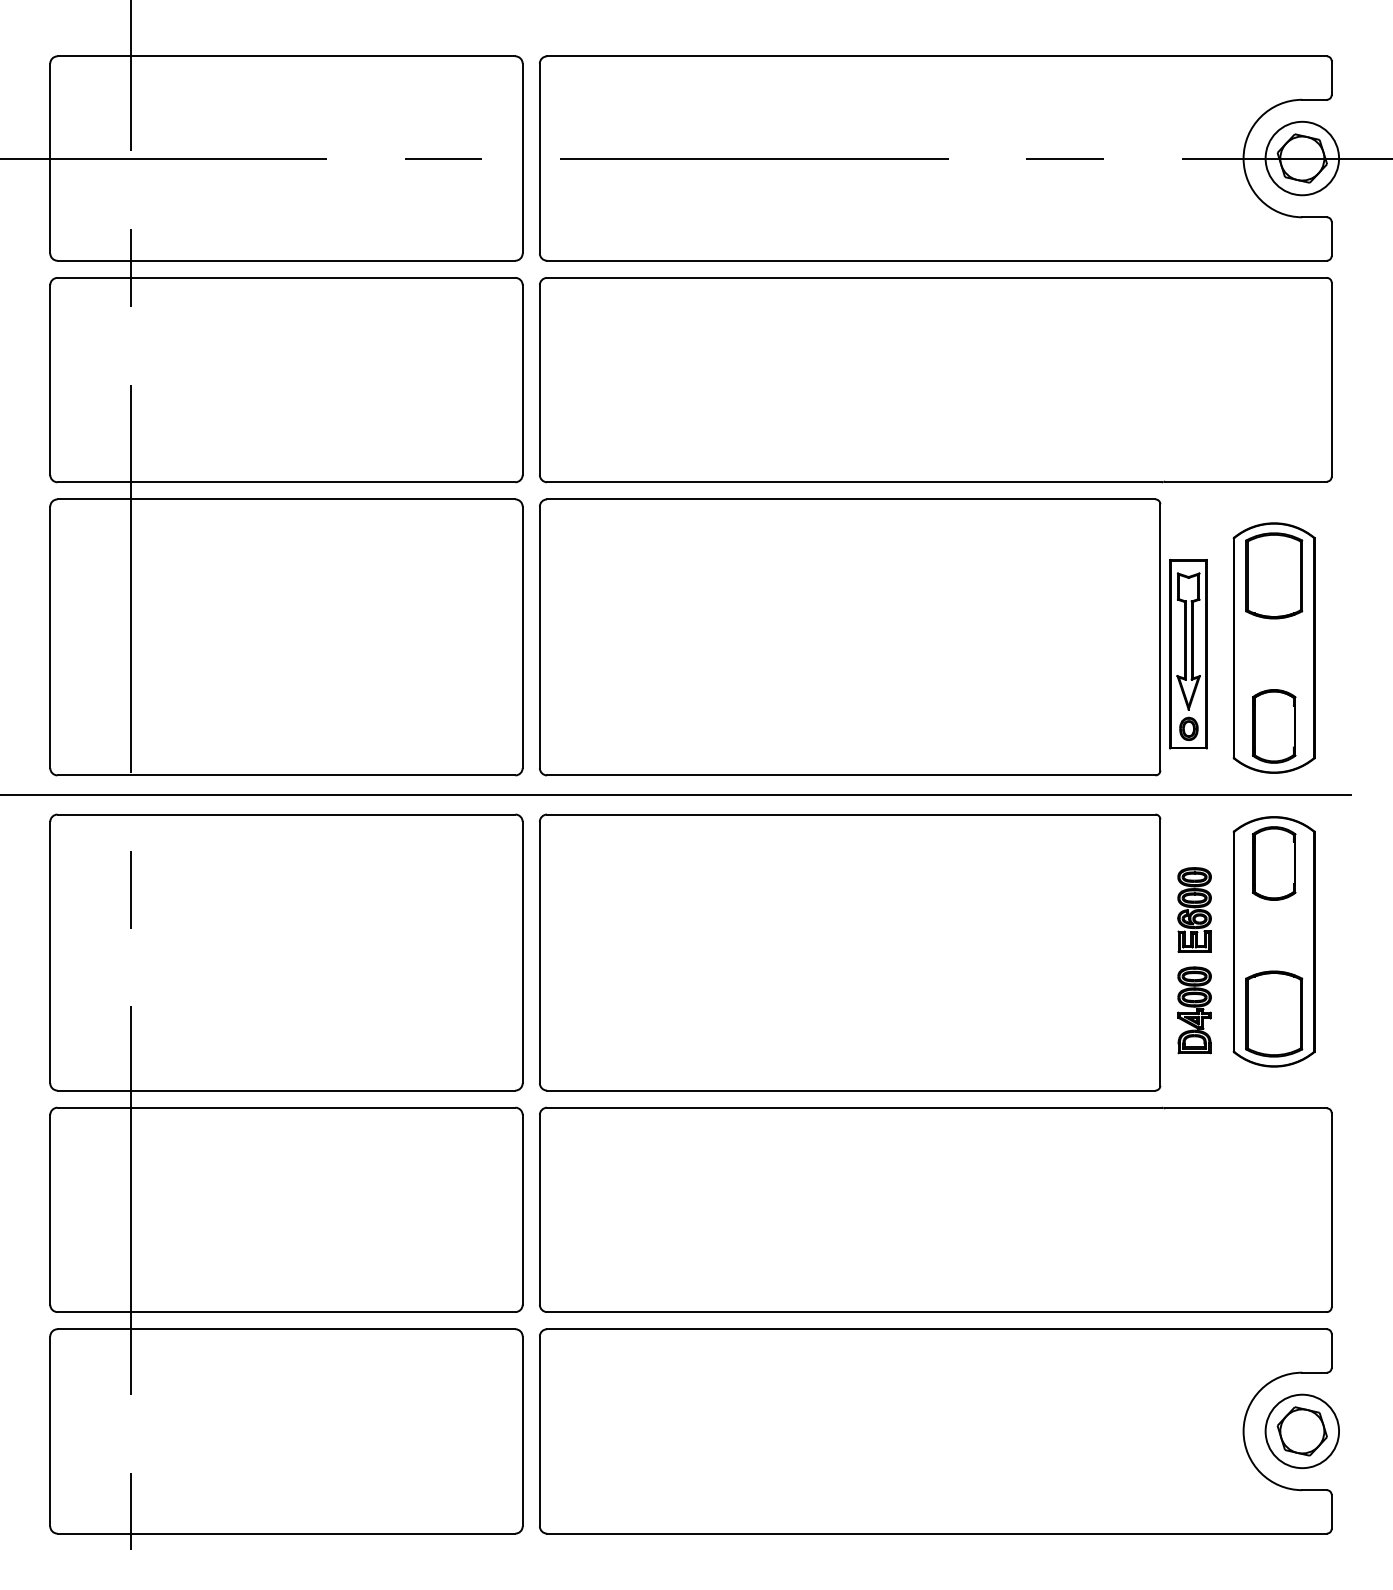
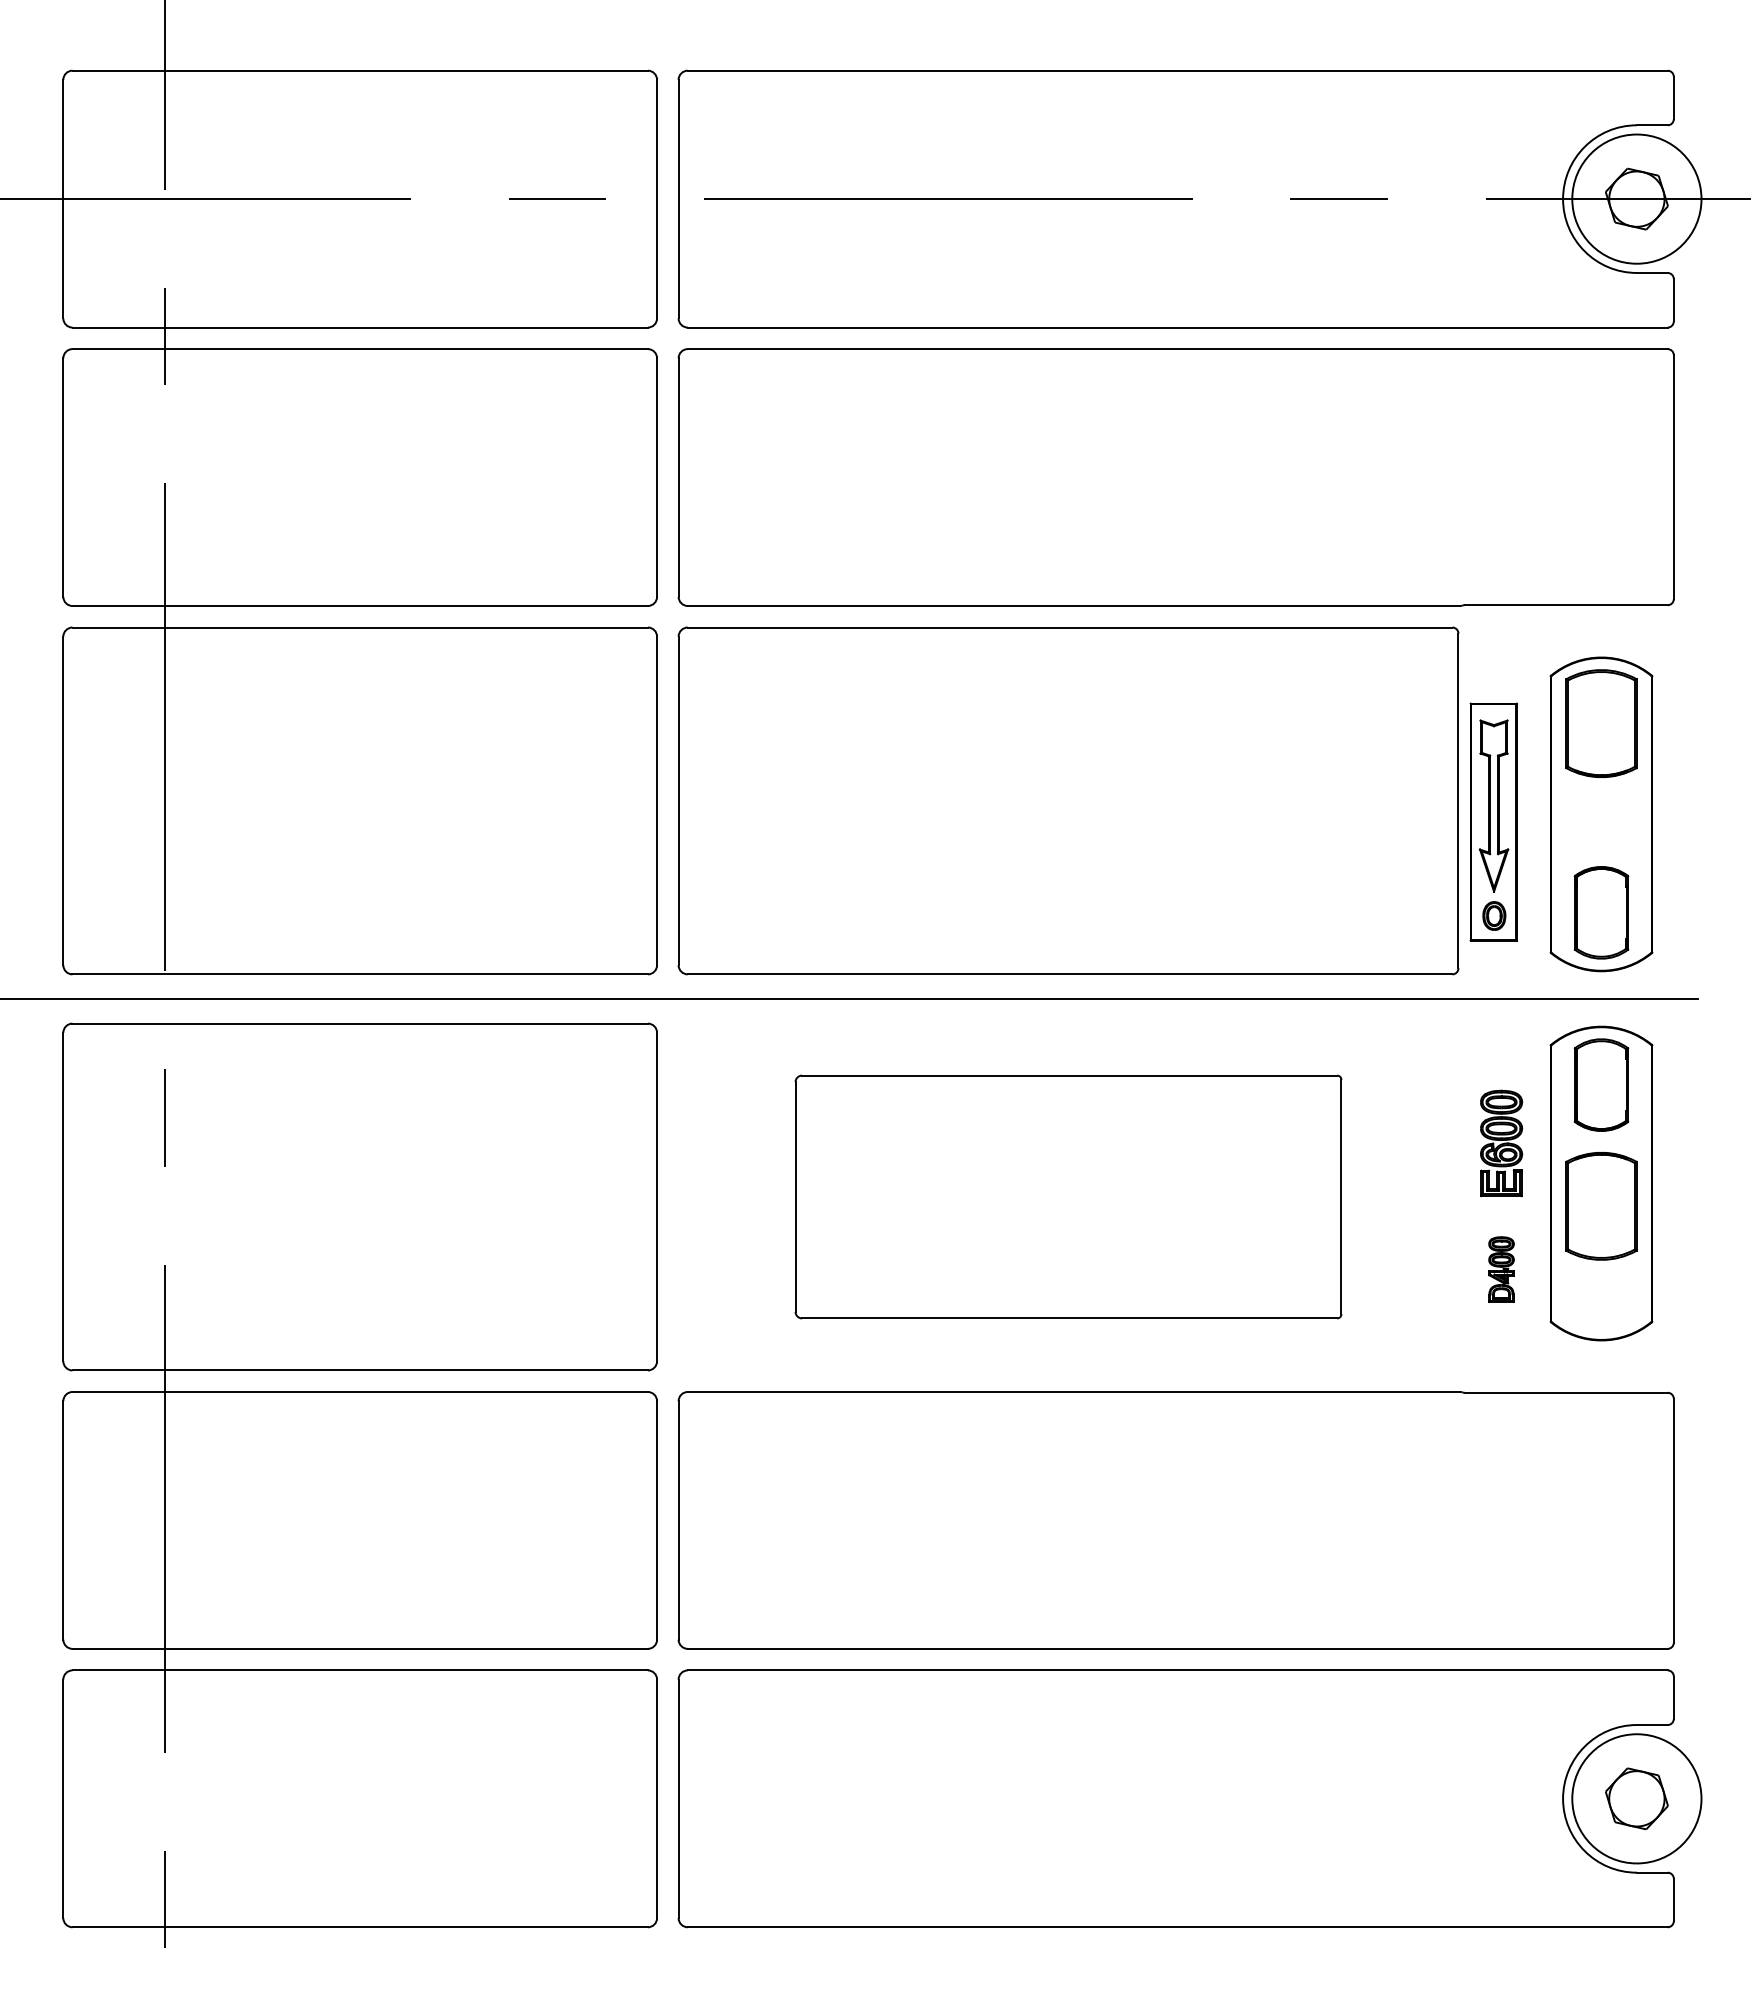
circle: (1302, 158) -> (1636, 199), size x1.4
part: (850, 952) -> (1068, 1196), size x0.7
part: (1194, 1010) -> (1501, 1269), size x0.6
part: (1274, 1014) -> (1601, 1206), moved
circle: (1302, 1431) -> (1636, 1798), size x1.4

